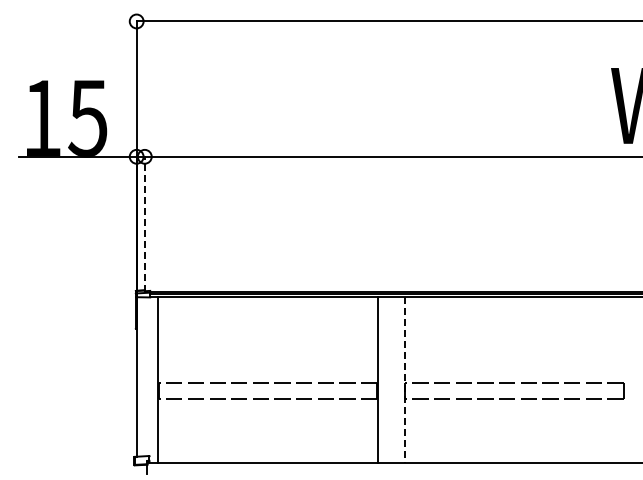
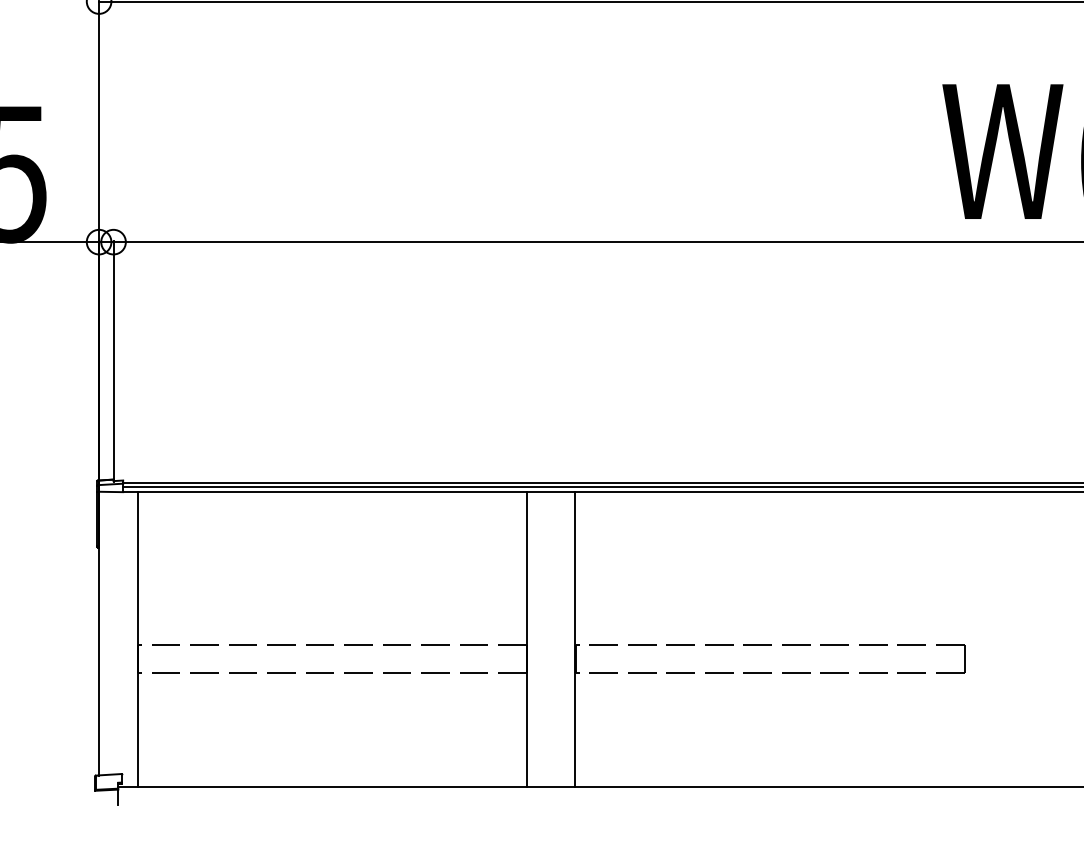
line: (144, 223) -> (112, 360), dashed -> solid
line: (404, 380) -> (575, 639), dashed -> solid

